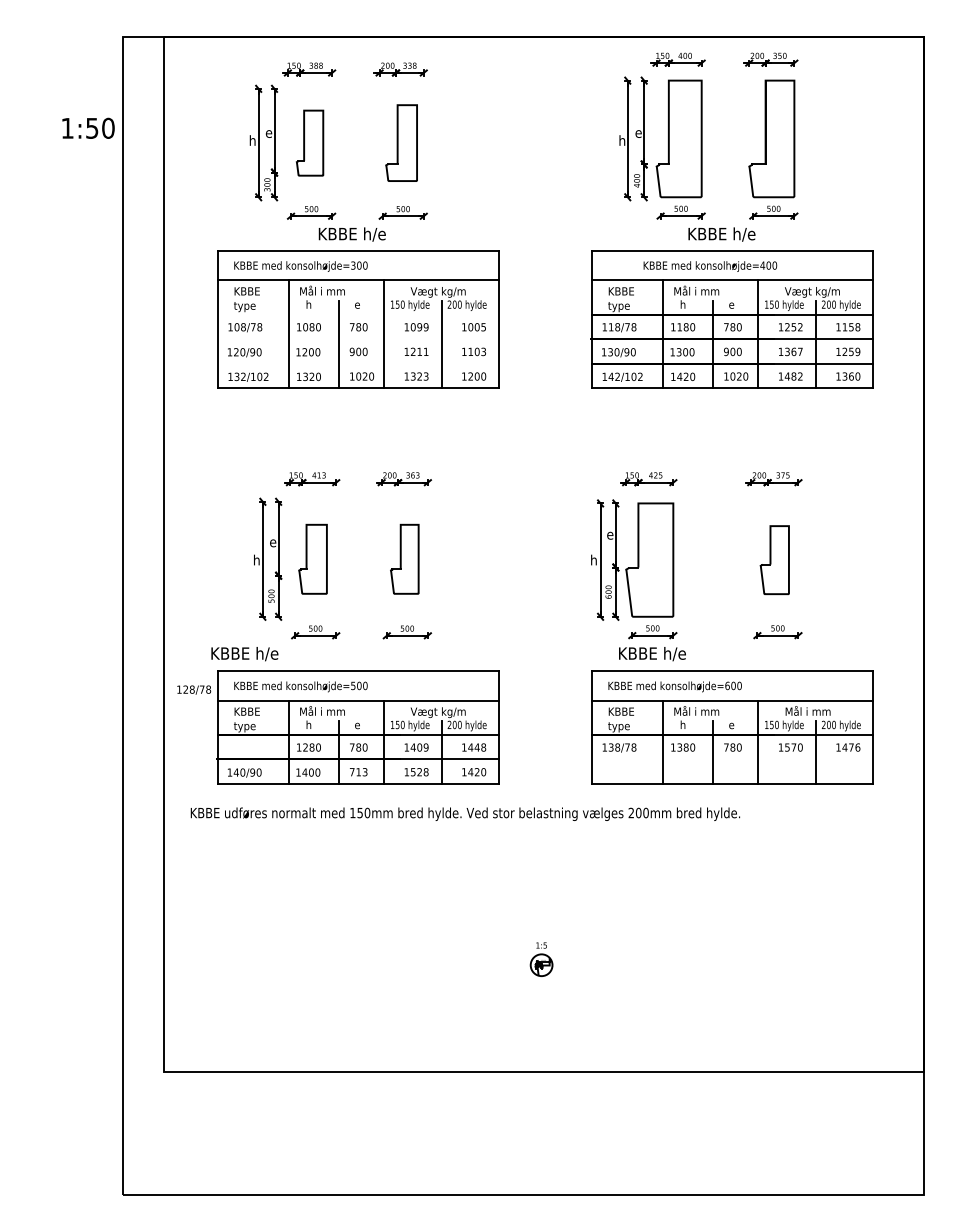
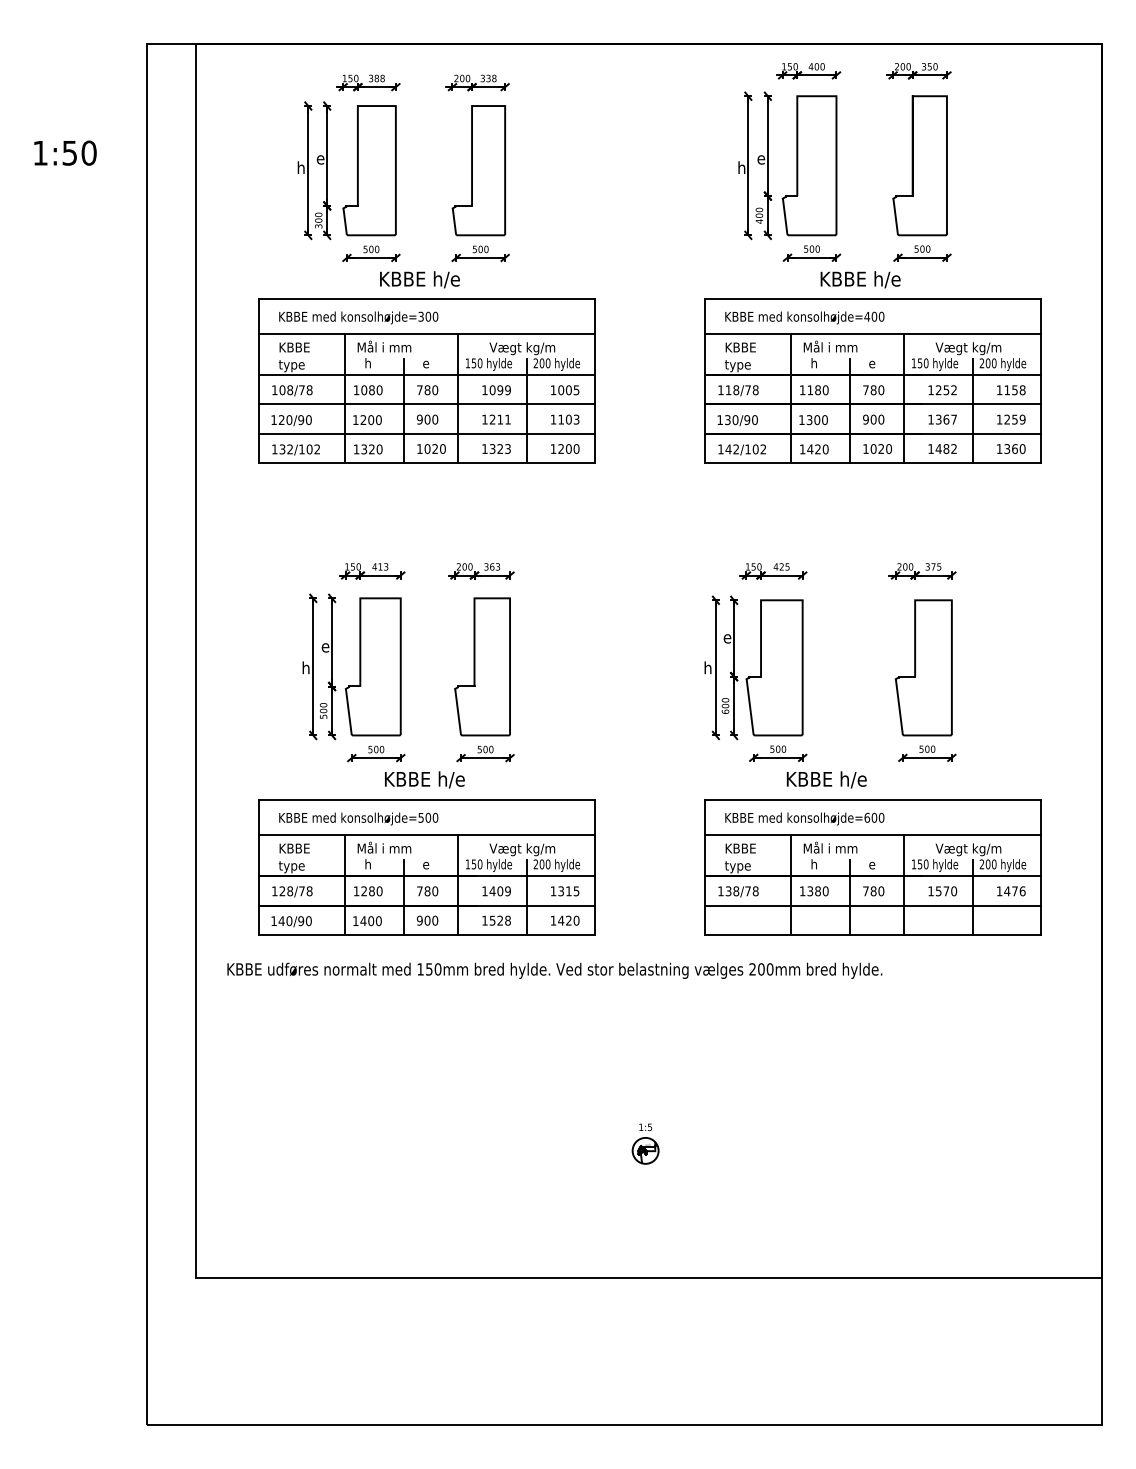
text: (88, 127) -> (65, 152), moved
part: (309, 142) -> (369, 170), size x1.67
part: (401, 142) -> (478, 170), size x1.43
text: (710, 266) -> (804, 317), moved
line: (358, 314) -> (427, 375), added
line: (357, 339) -> (426, 404), added
line: (358, 363) -> (427, 433), added
part: (312, 558) -> (372, 666), size x1.67
part: (404, 558) -> (482, 666), size x1.67
part: (774, 559) -> (923, 667), size x1.67
text: (244, 653) -> (424, 779), moved
text: (652, 653) -> (826, 779), moved
text: (194, 689) -> (292, 891), moved
text: (812, 711) -> (968, 848), Mål i mm -> Vægt kg/m
text: (476, 747) -> (568, 891), 1448 -> 1315
line: (731, 759) -> (872, 905), added
text: (358, 772) -> (427, 920), 713 -> 900

